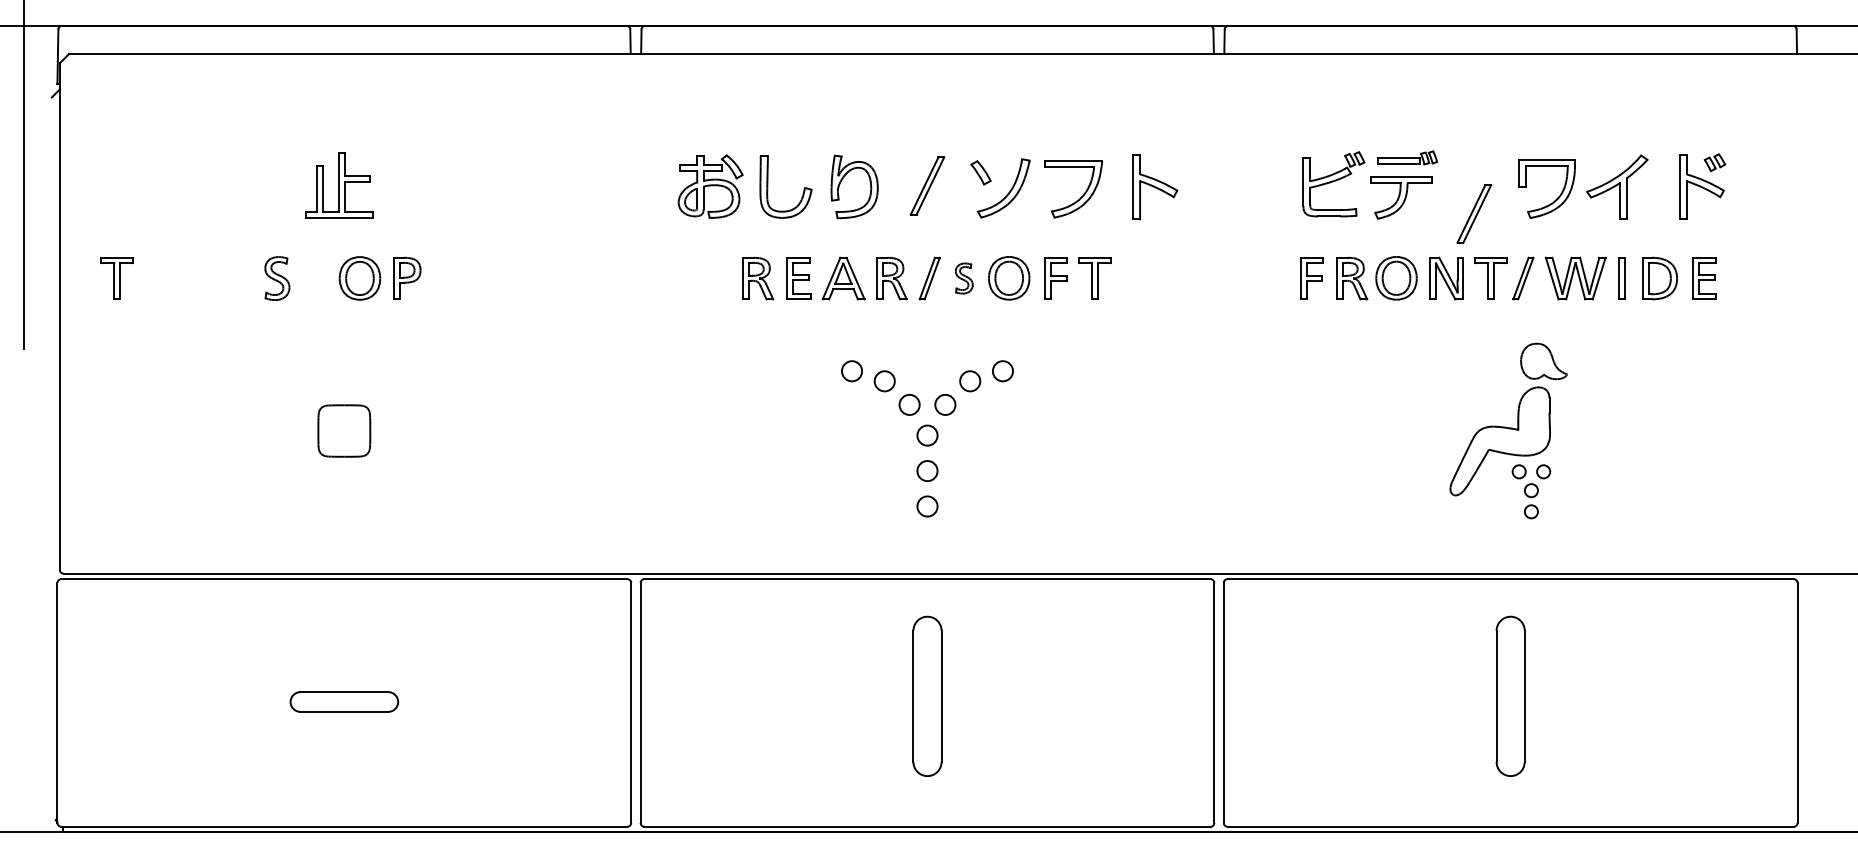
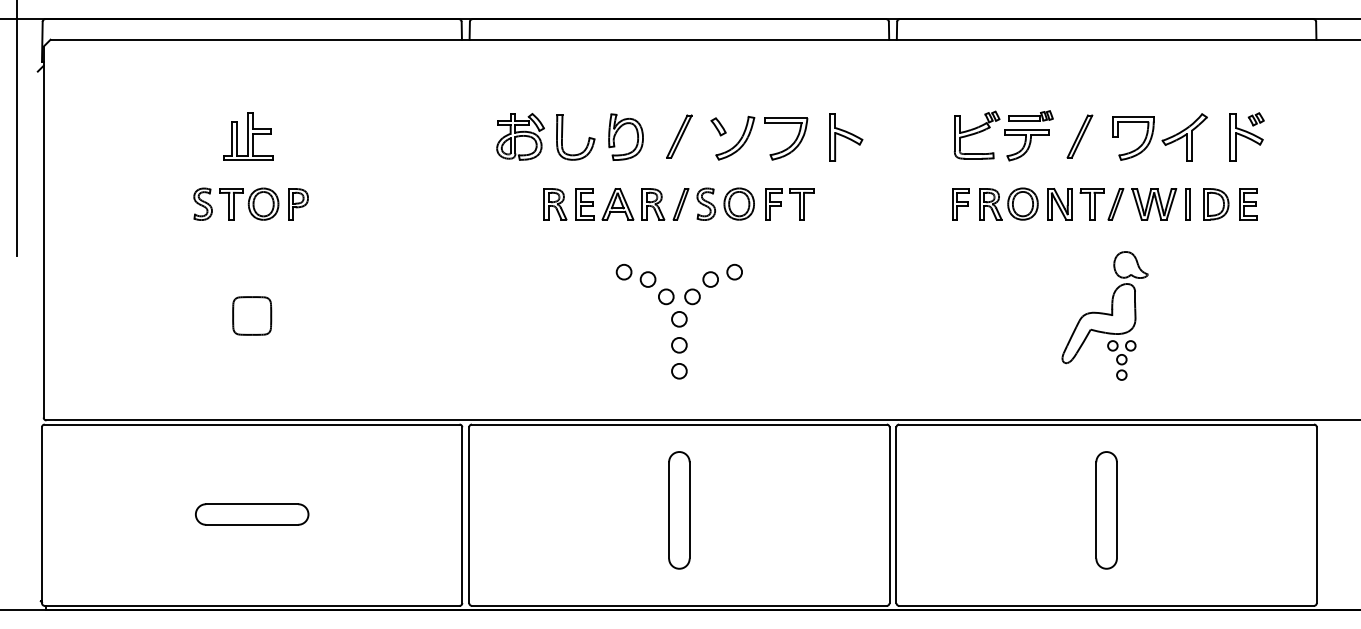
part: (1473, 213) -> (1079, 136), moved
part: (116, 278) -> (231, 204), moved
part: (964, 278) -> (706, 204), size x1.43
part: (344, 701) -> (252, 514), size x1.43

